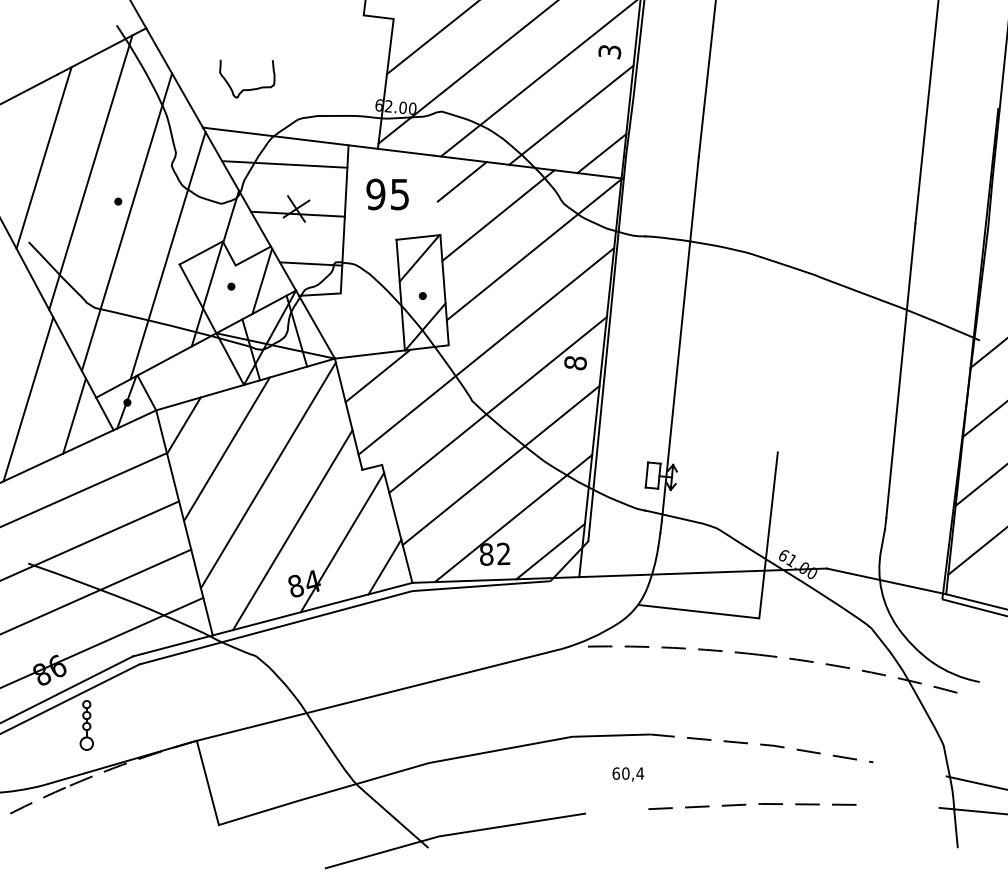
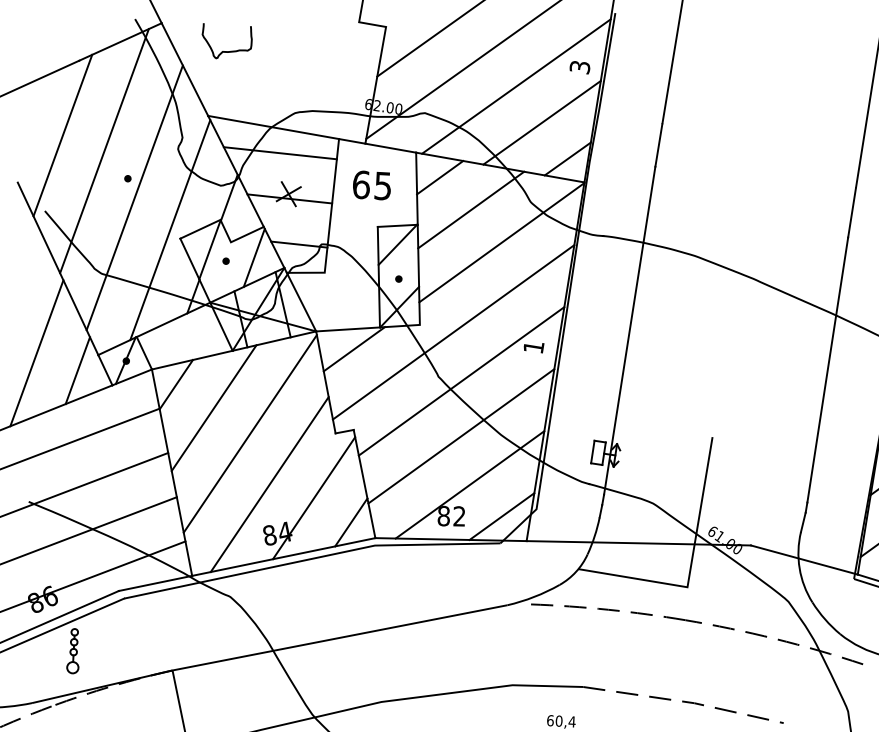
curve: (251, 88) -> (230, 50), moved
text: (375, 194) -> (360, 184), 95 -> 65
line: (437, 195) -> (417, 188), added
text: (575, 363) -> (533, 347), 8 -> 1

